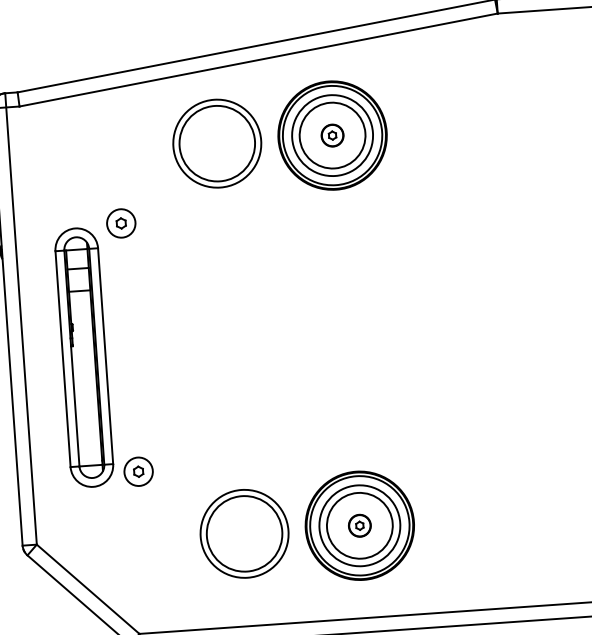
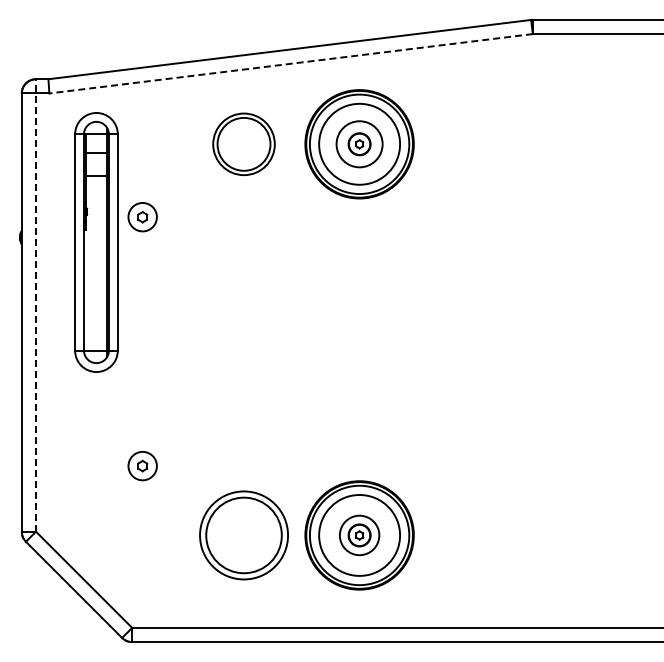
line: (259, 59) -> (291, 63), solid -> dashed
circle: (332, 135) -> (359, 144), size x0.7
part: (216, 143) -> (243, 144), size x0.7
line: (21, 317) -> (36, 304), solid -> dashed
part: (84, 357) -> (96, 242), moved
circle: (359, 525) -> (359, 535), size x0.6

